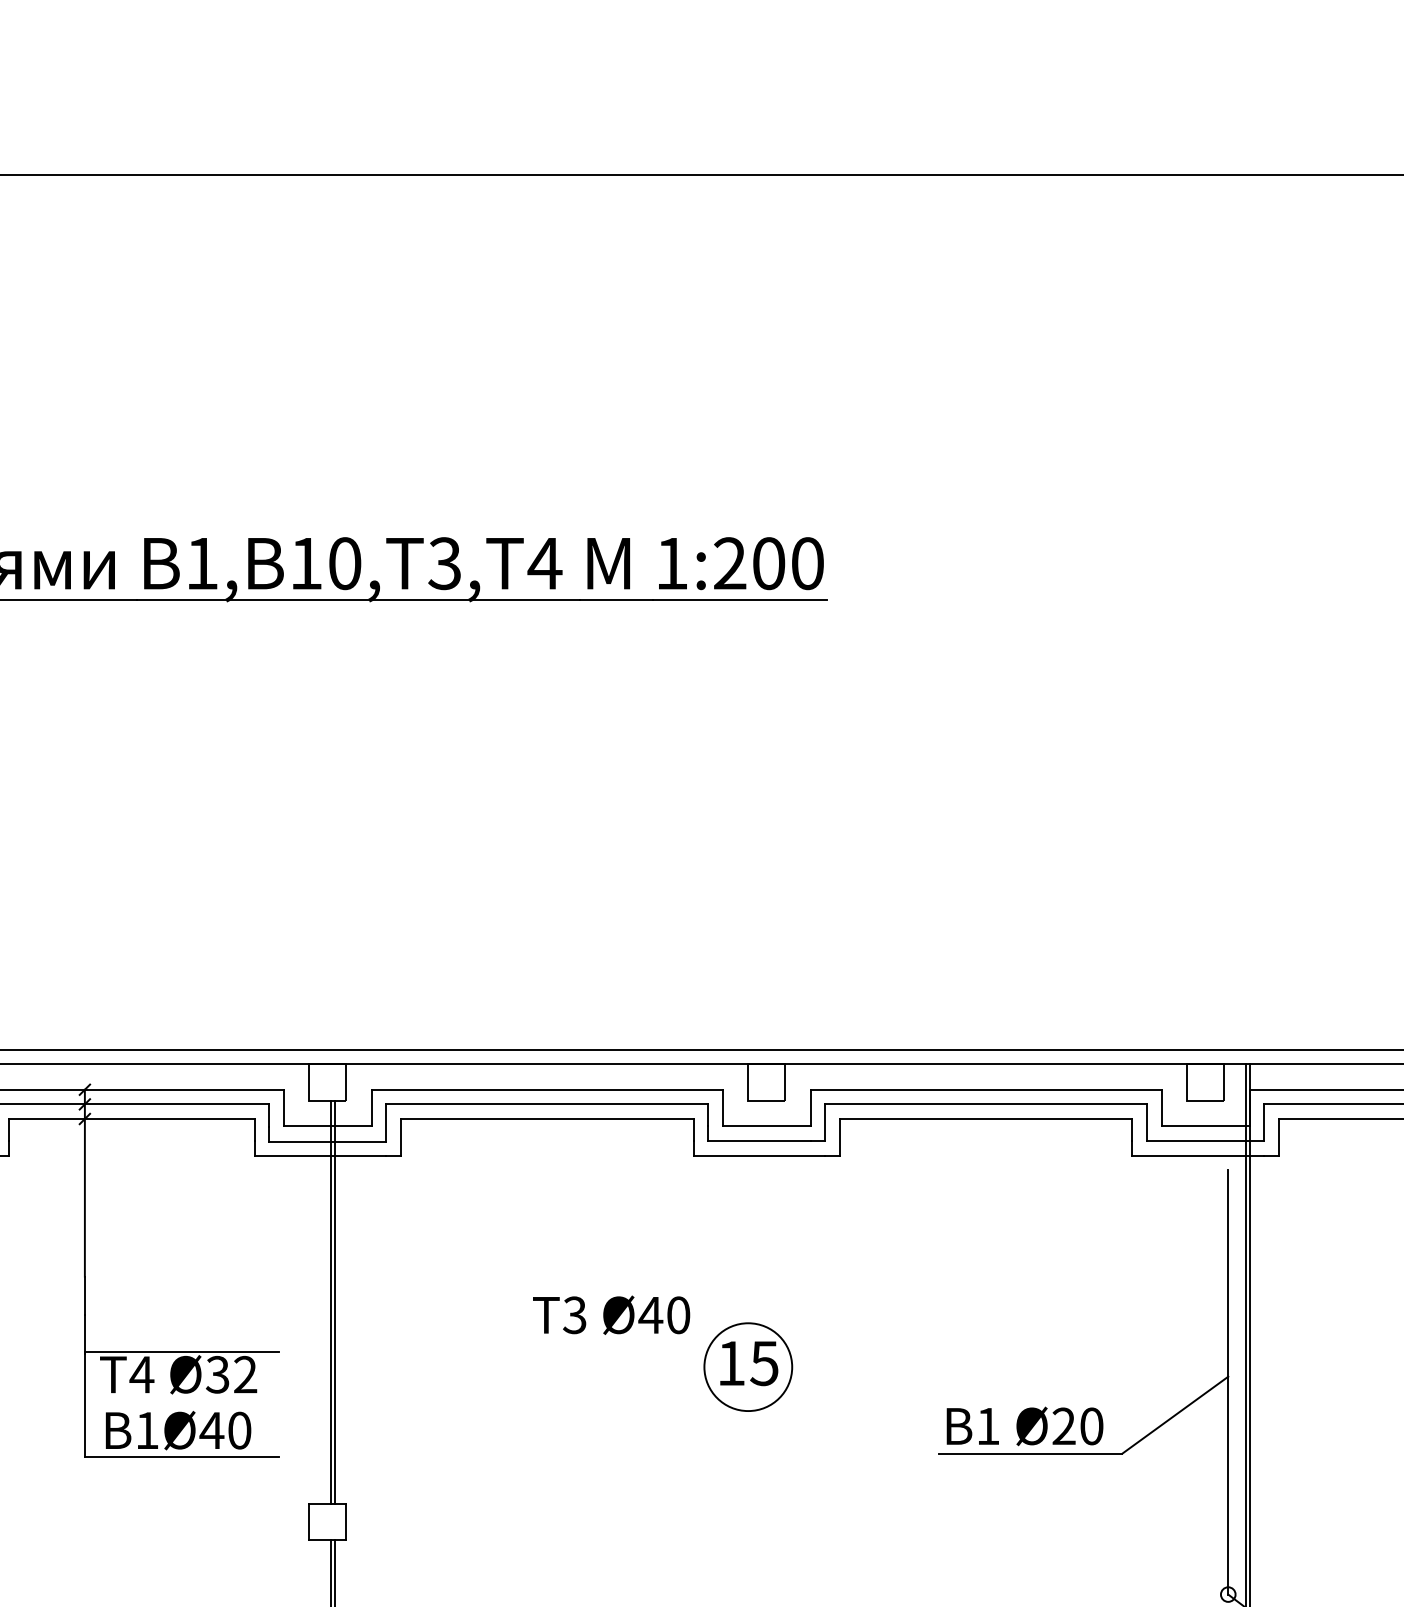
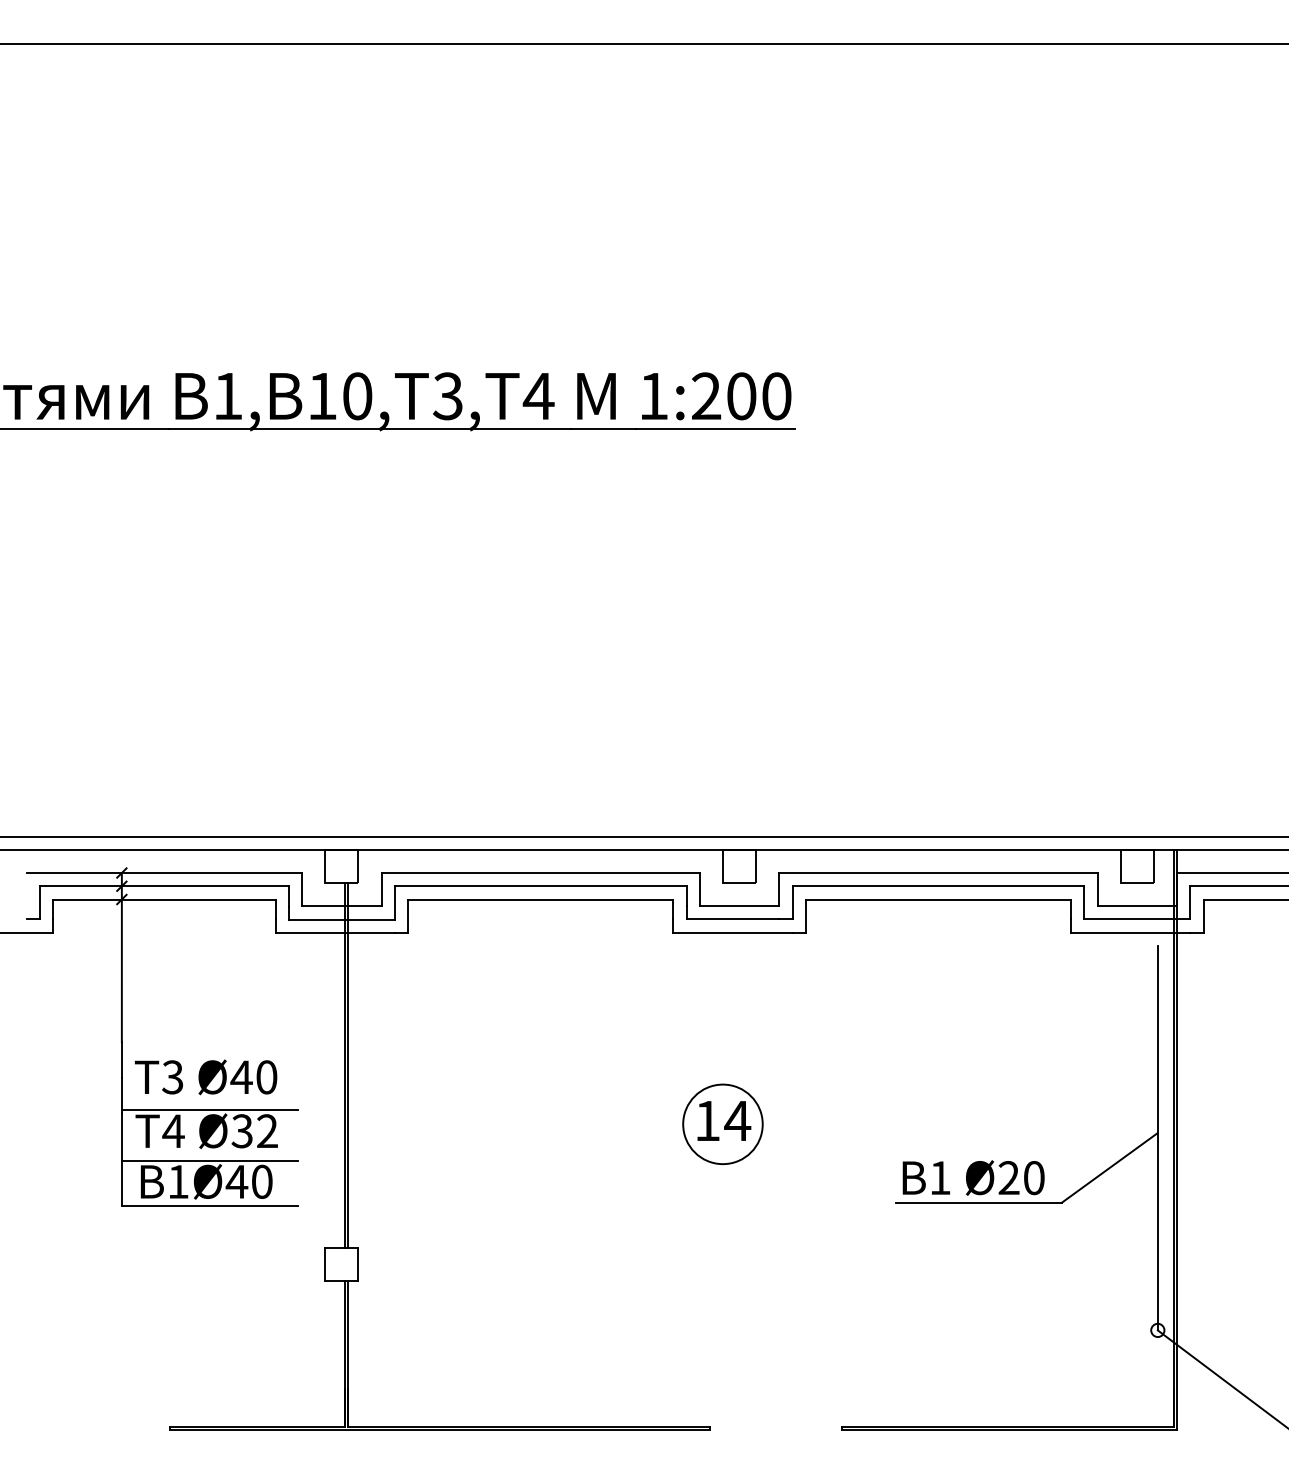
text: (610, 1315) -> (205, 1077), moved
text: (764, 1364) -> (737, 1121), 15 -> 14
line: (181, 1407) -> (209, 1160), added

